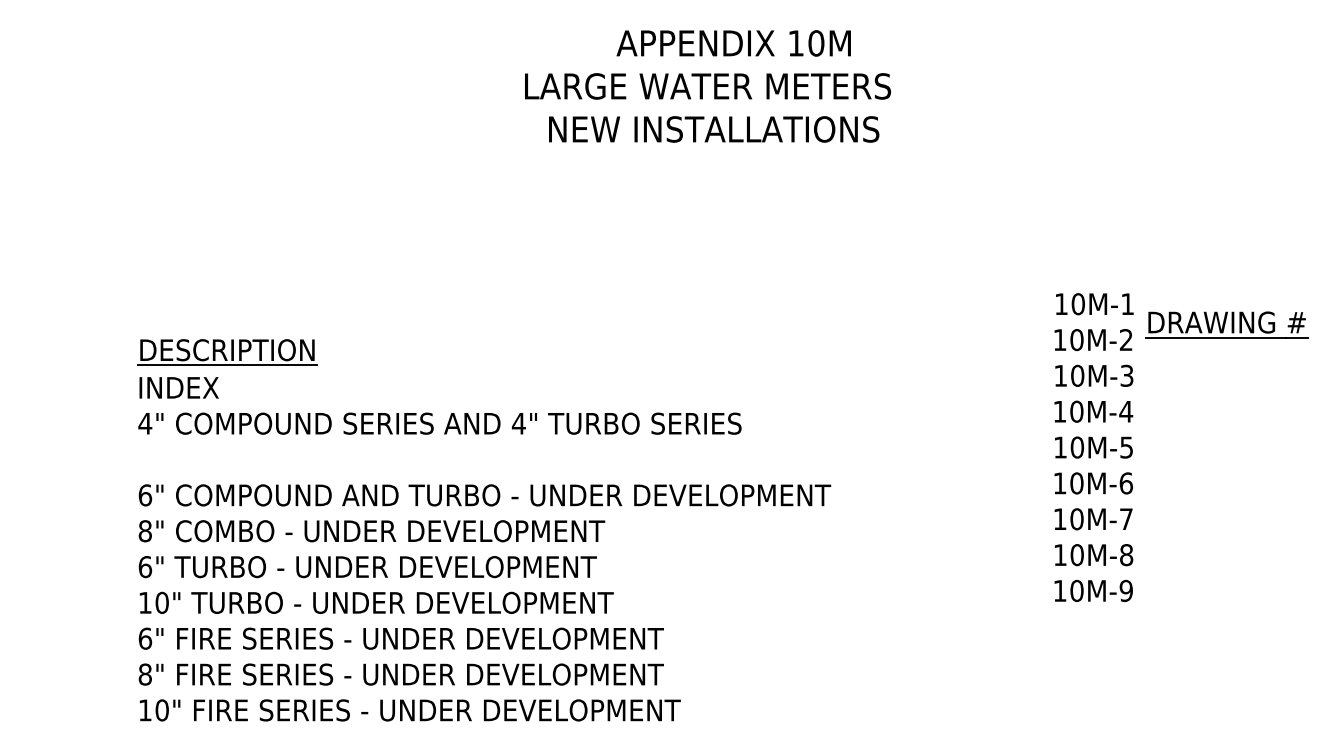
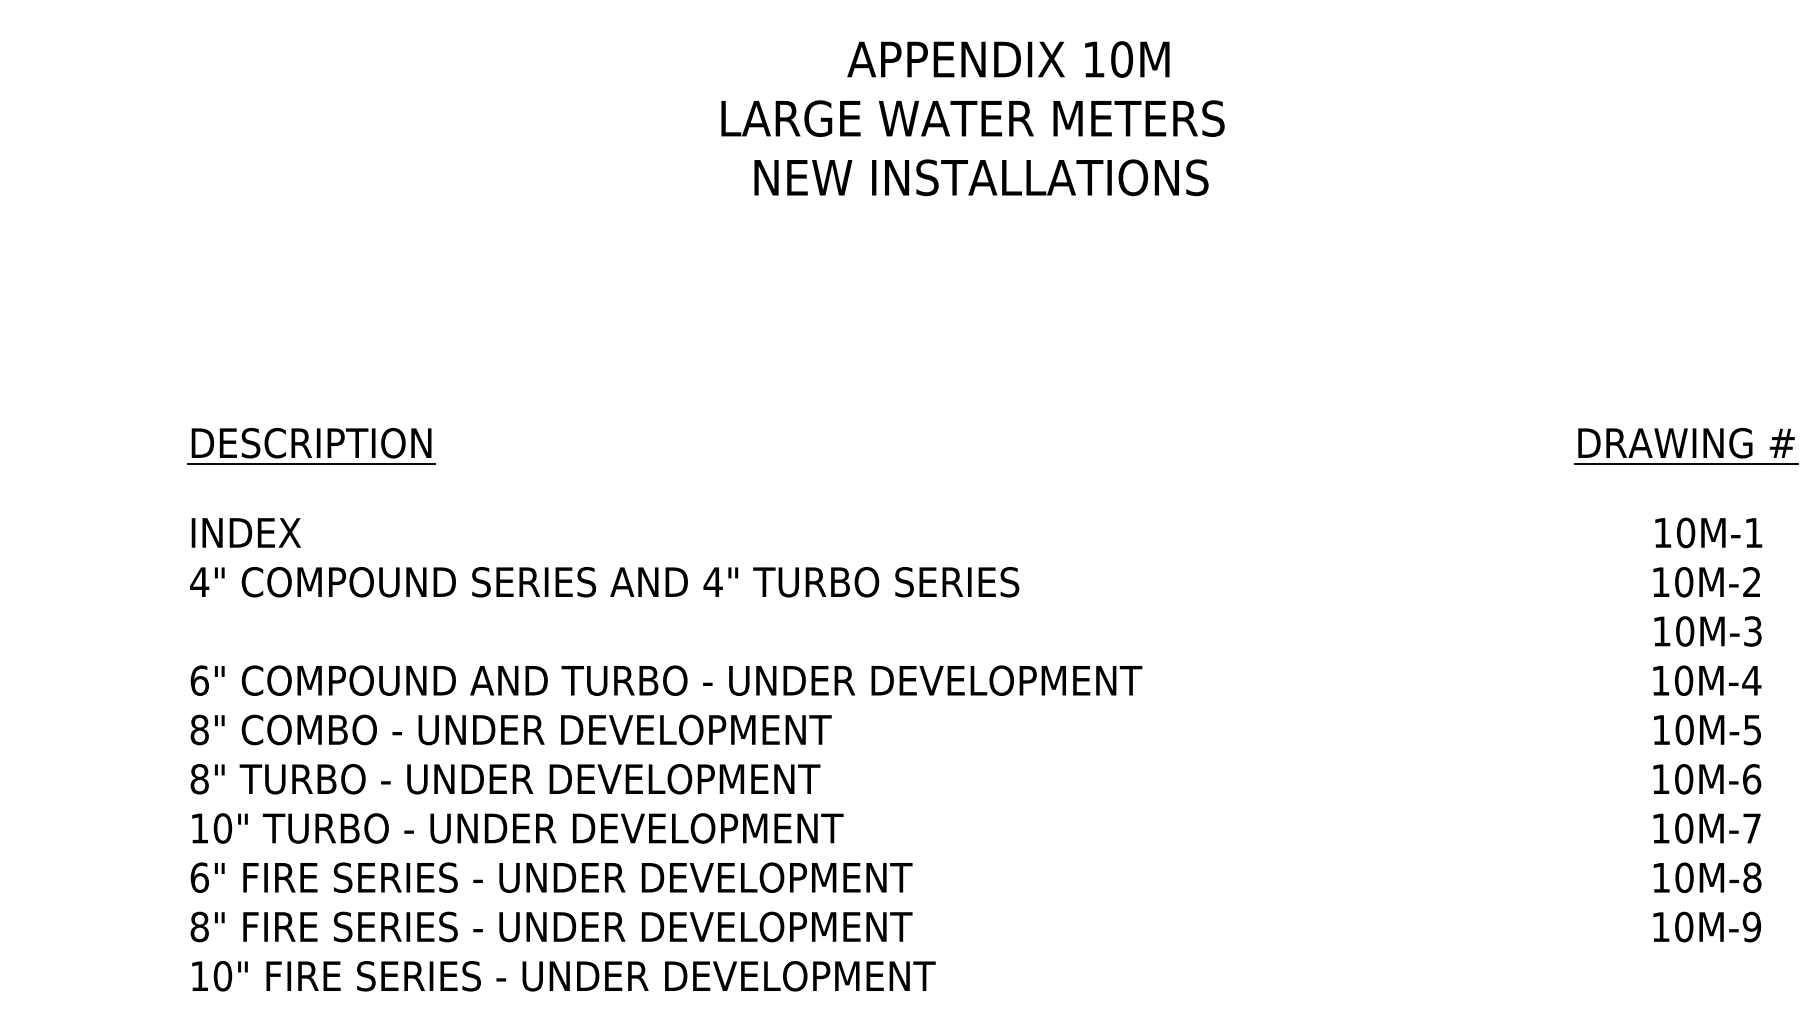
part: (227, 352) -> (311, 446), moved
text: (1093, 447) -> (1707, 729), moved
text: (145, 567) -> (199, 779), 6" -> 8"

